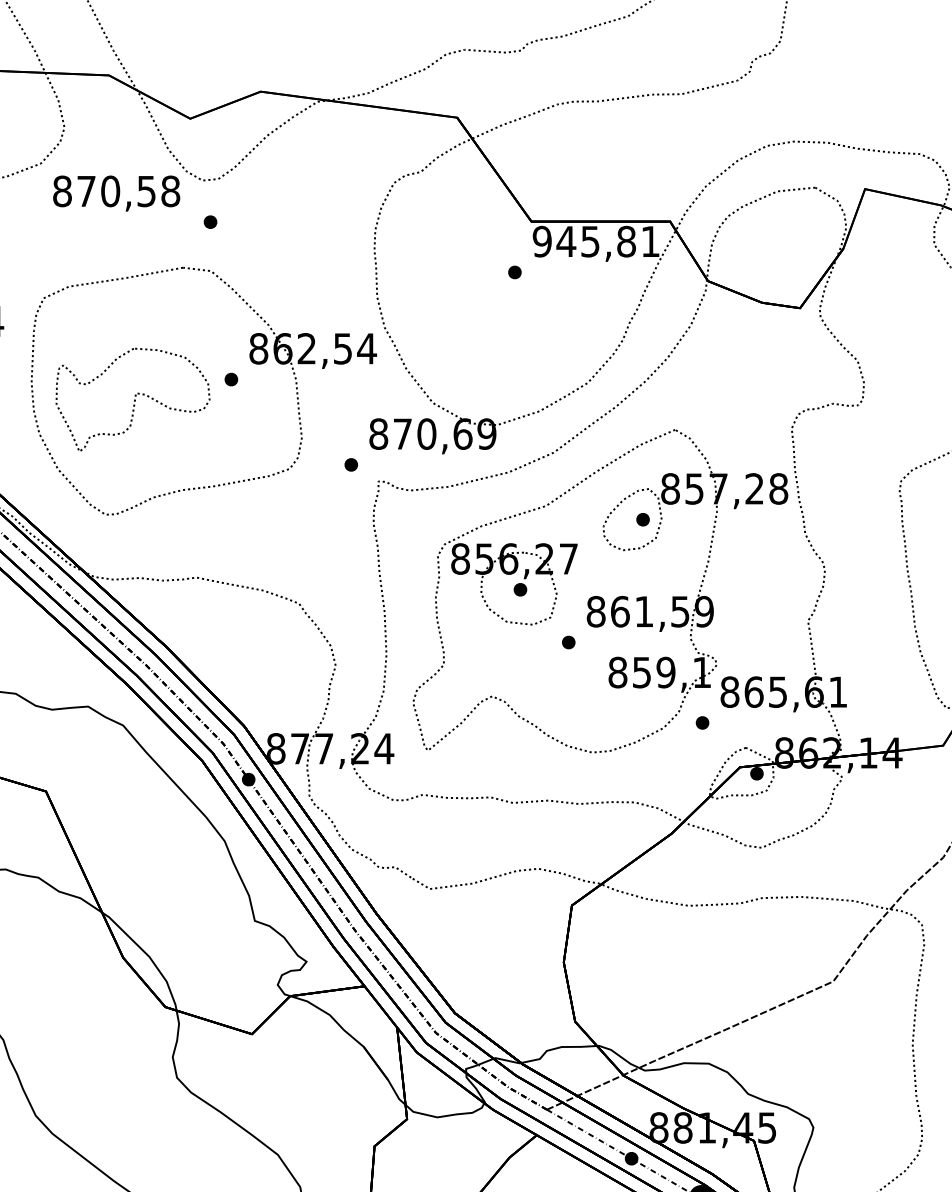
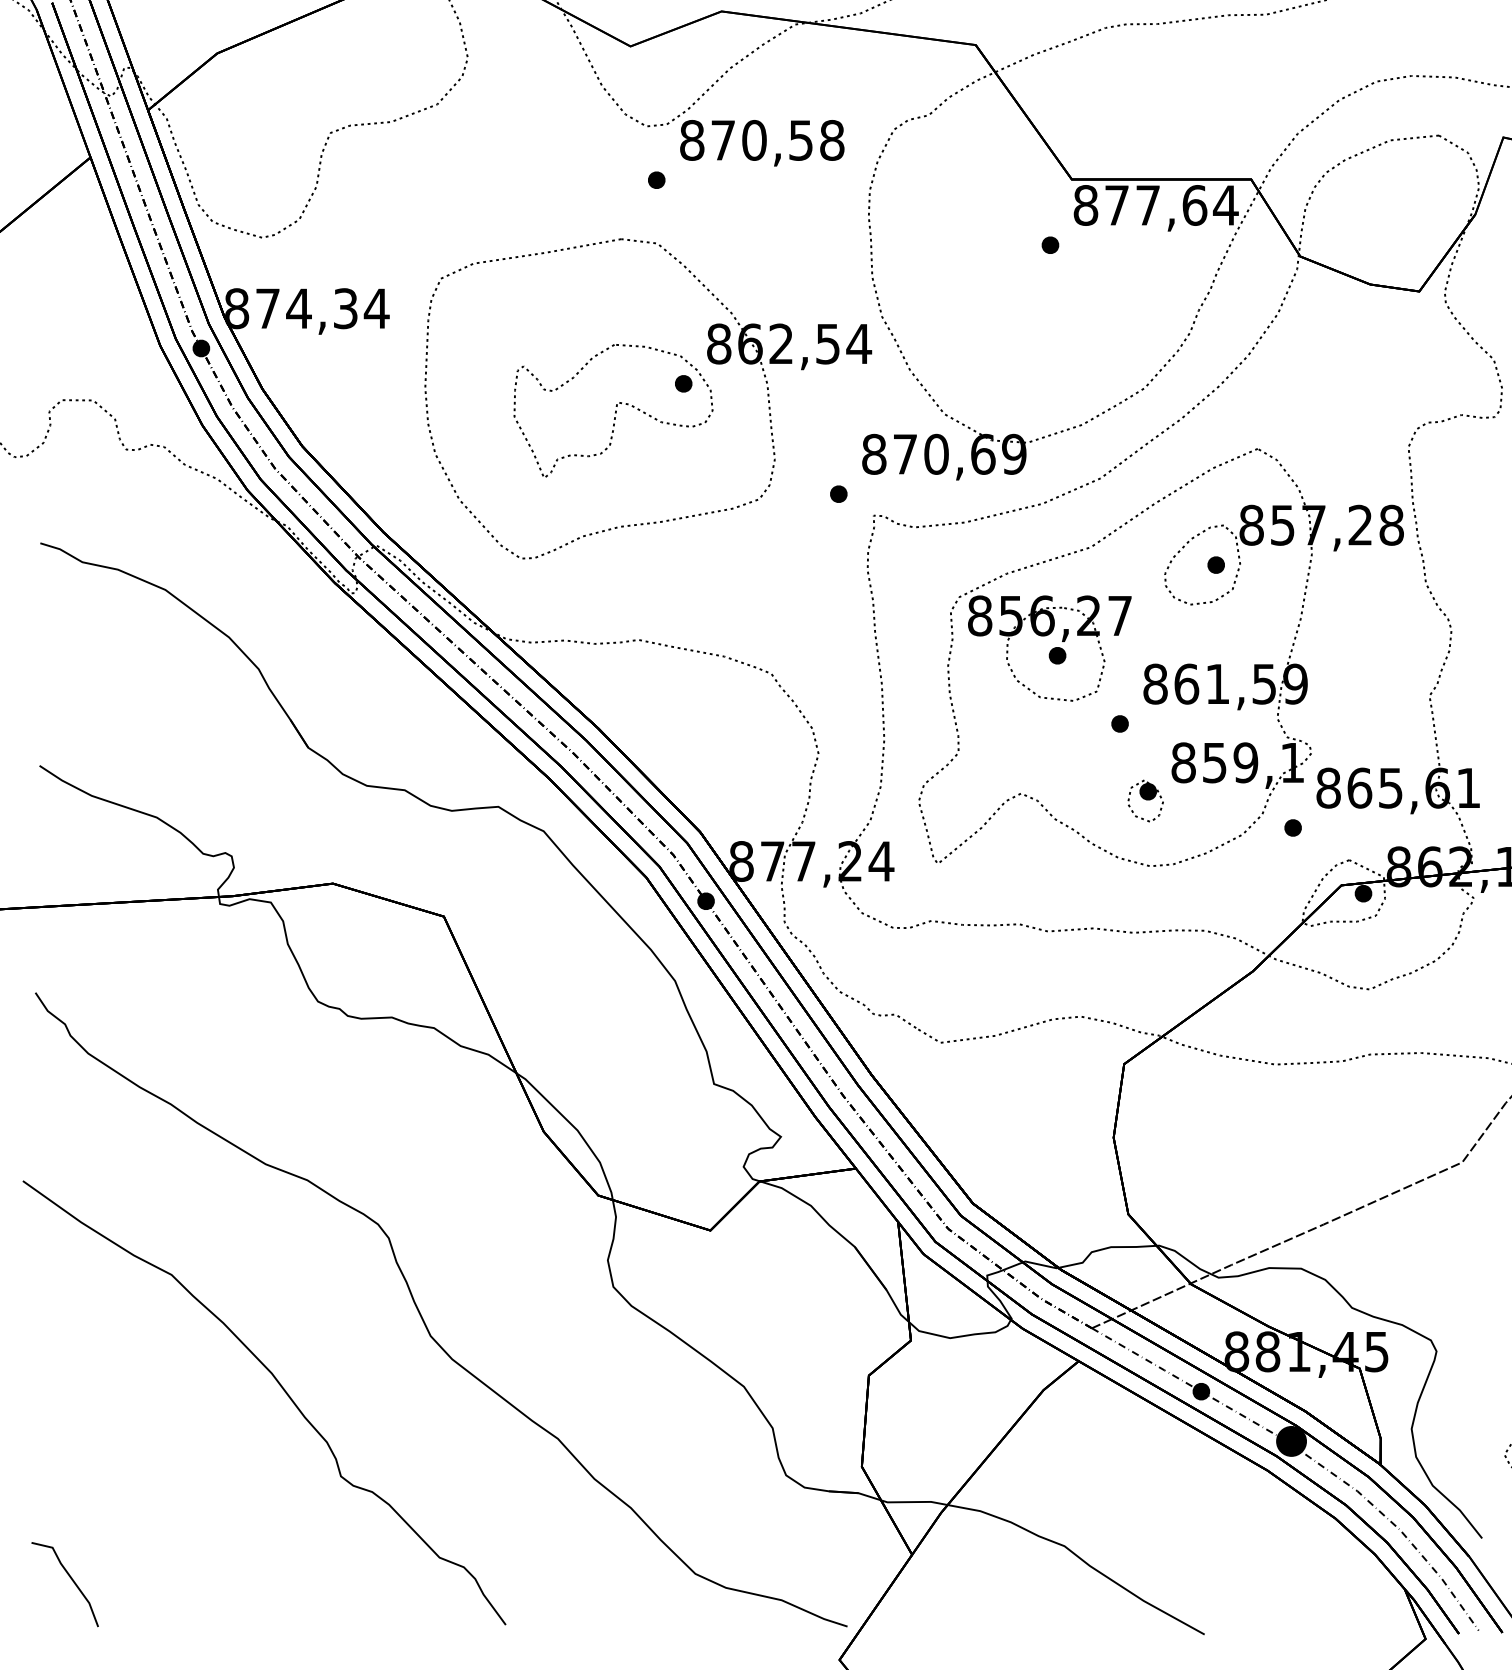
text: (116, 193) -> (762, 143), moved
text: (596, 241) -> (1155, 205), 945,81 -> 877,64
part: (133, 399) -> (613, 410), moved
part: (588, 701) -> (1145, 800), added

